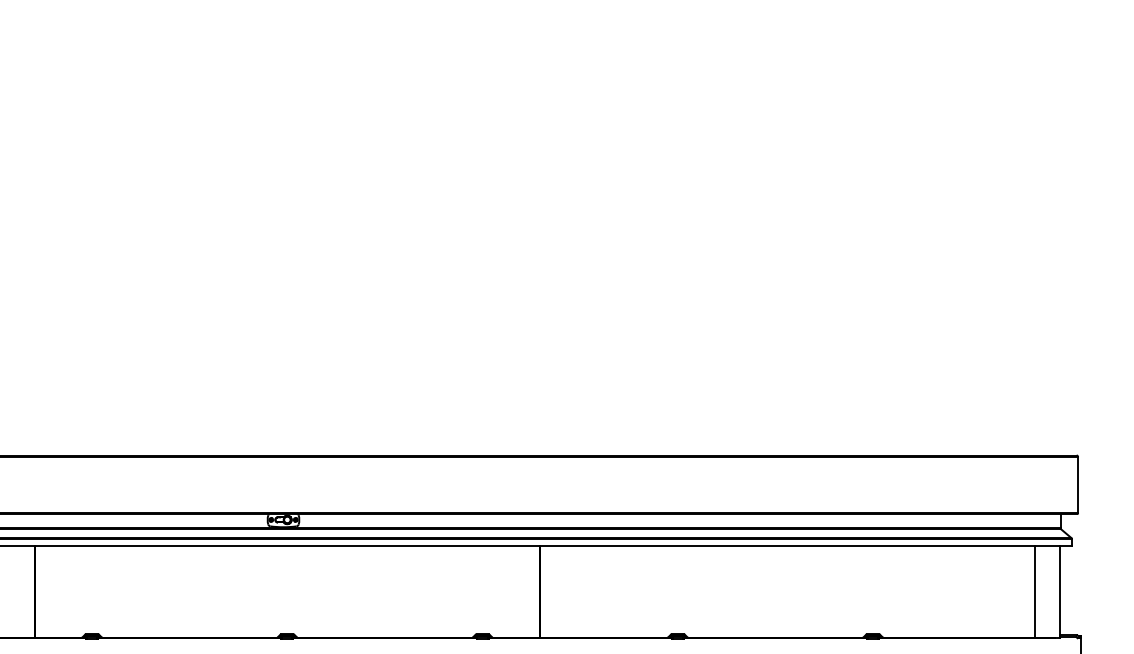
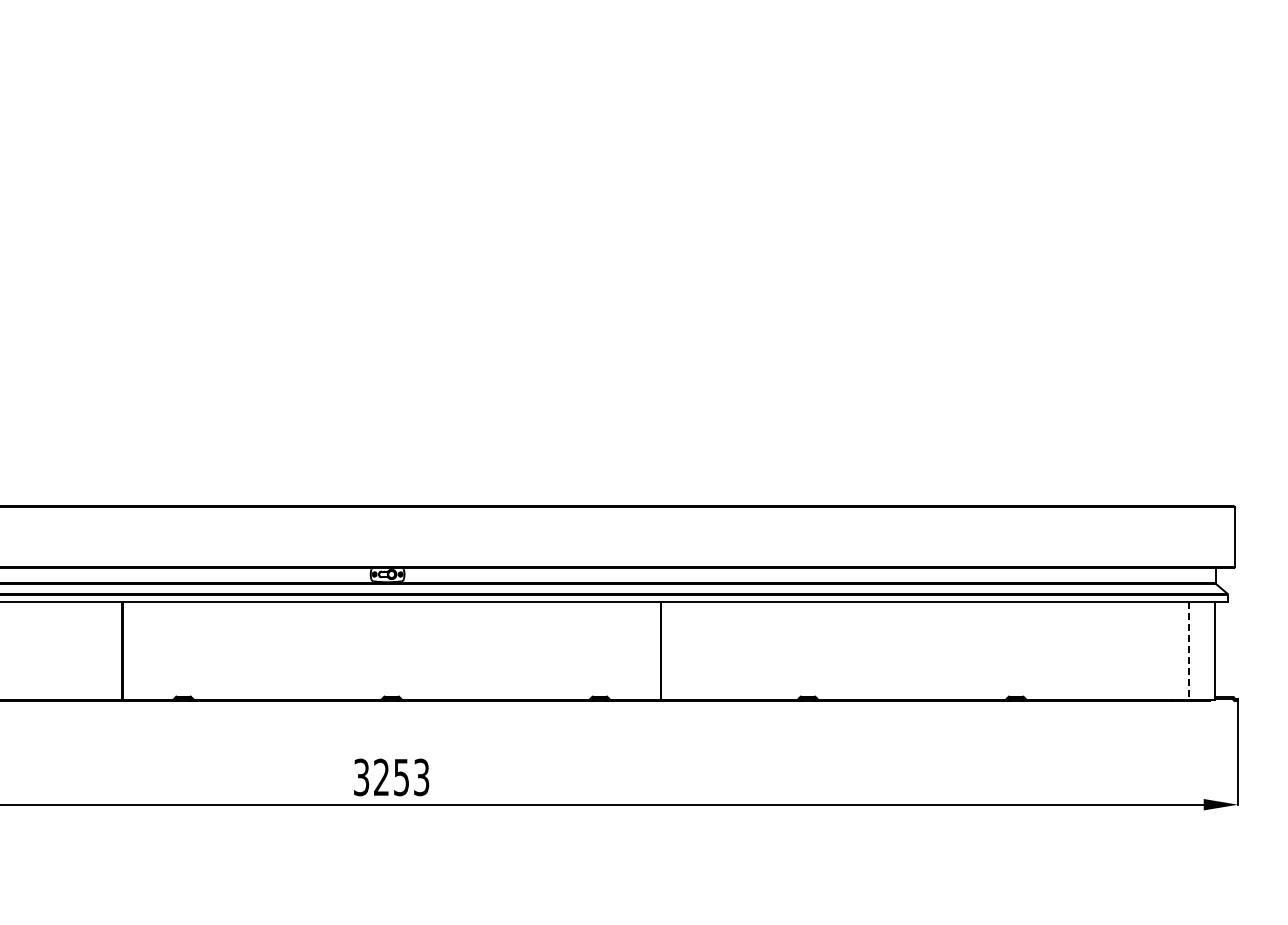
line: (1034, 592) -> (1188, 651), solid -> dashed

